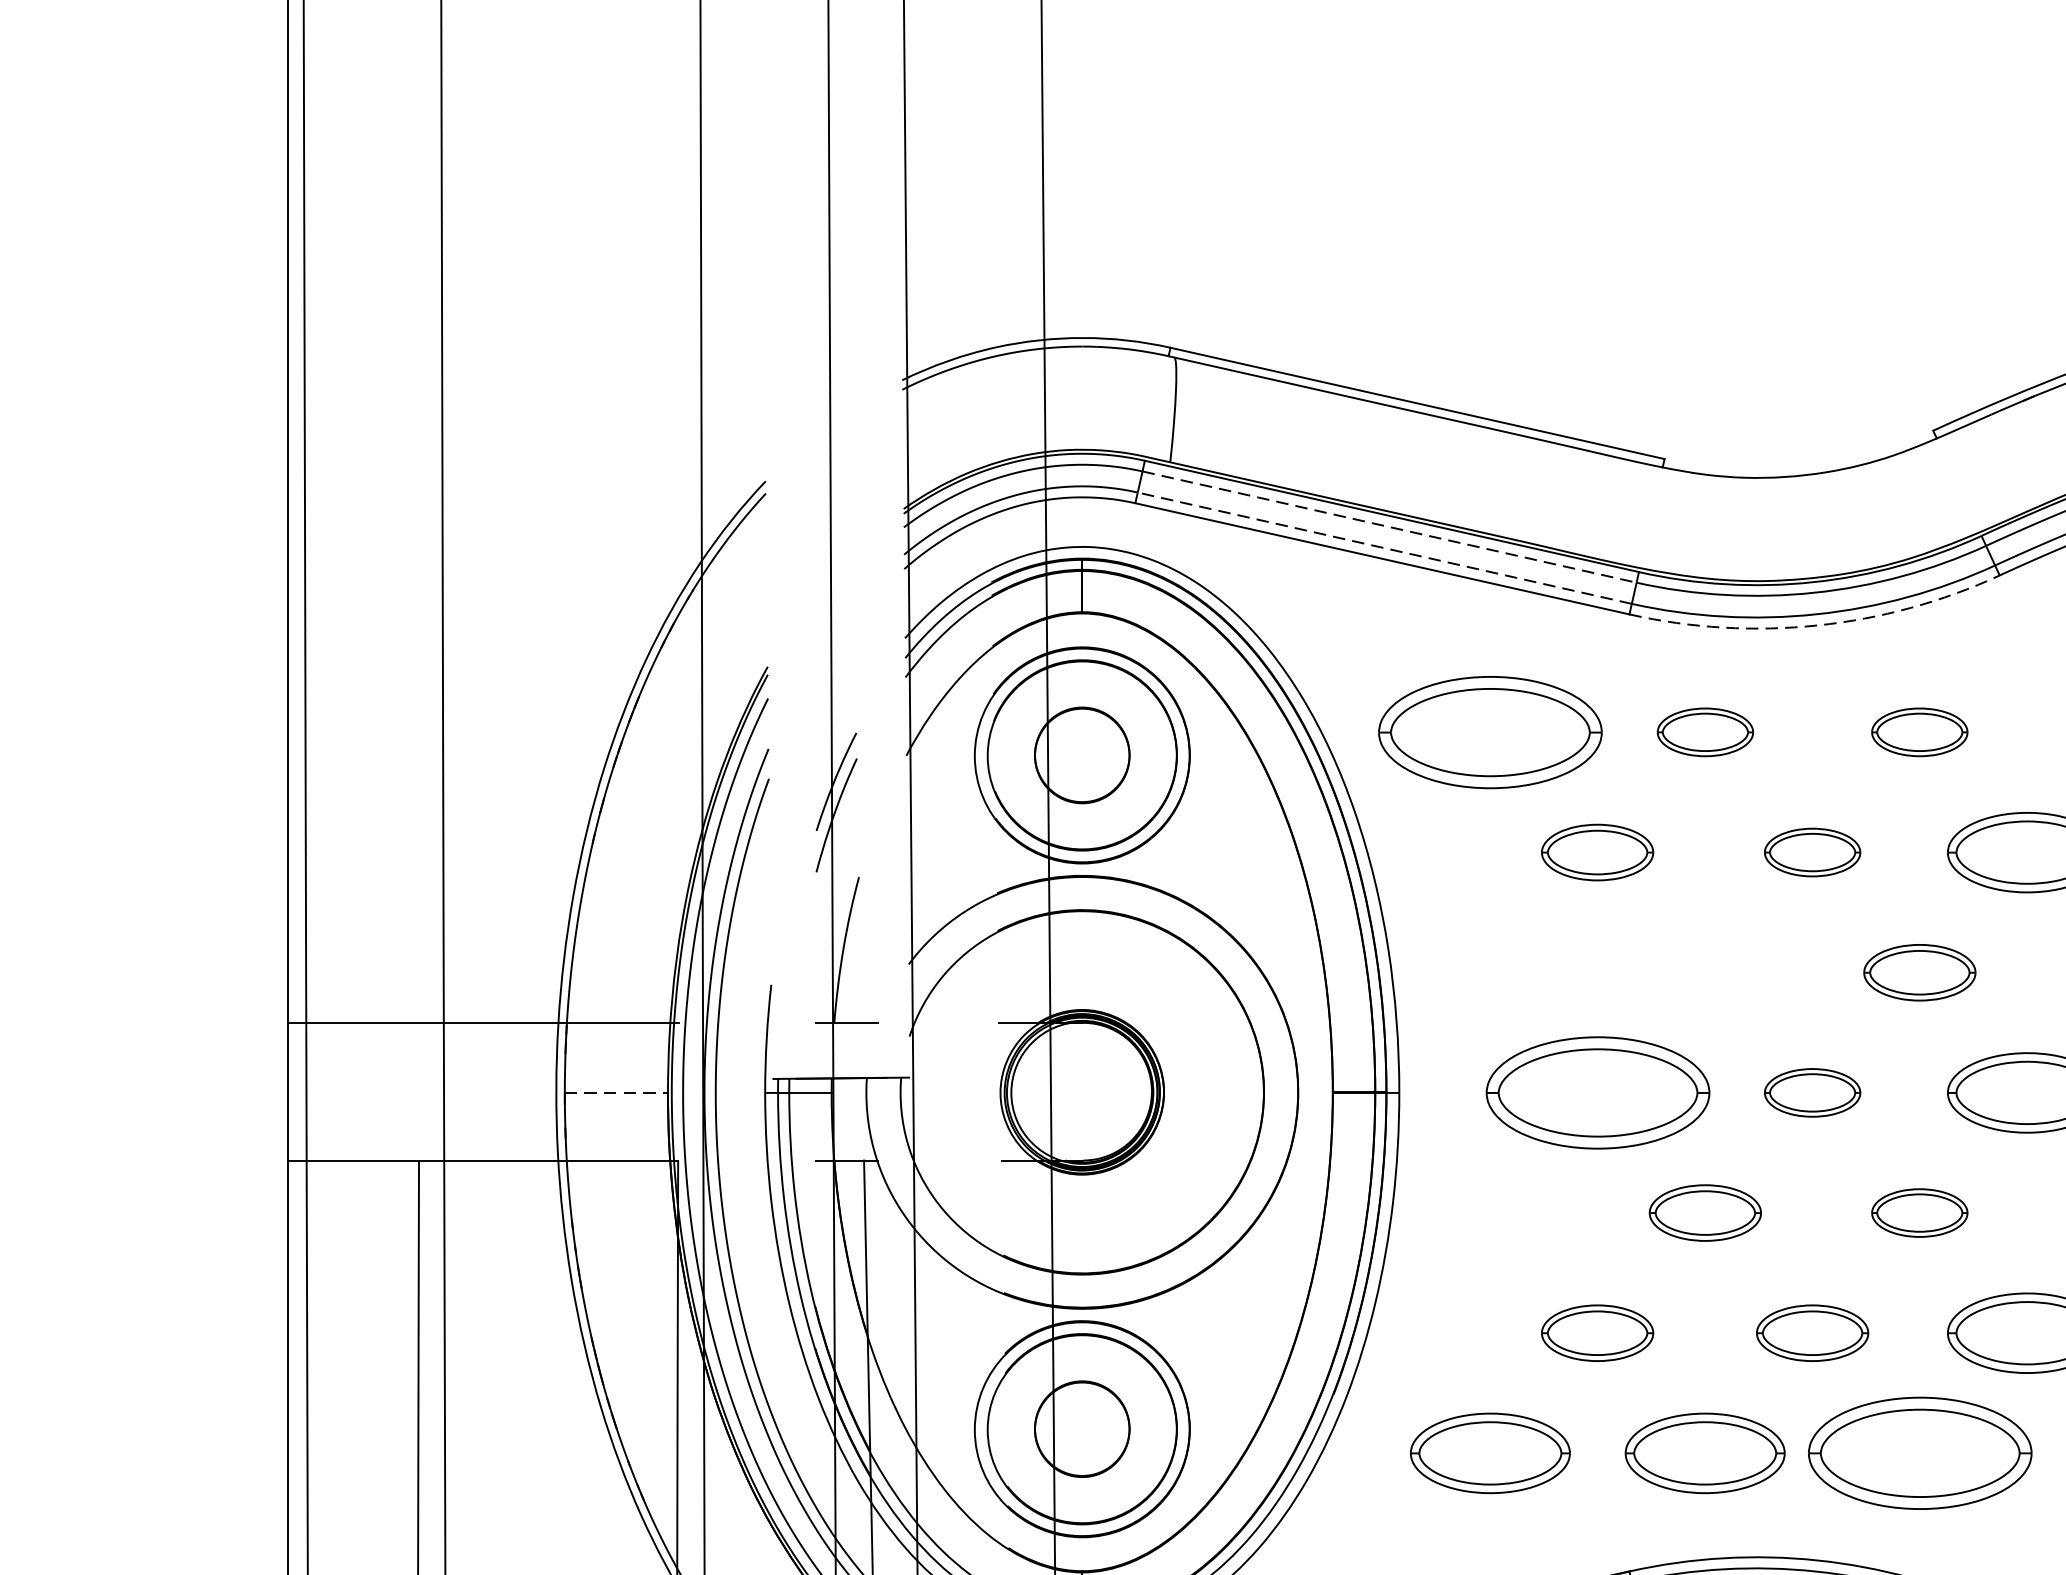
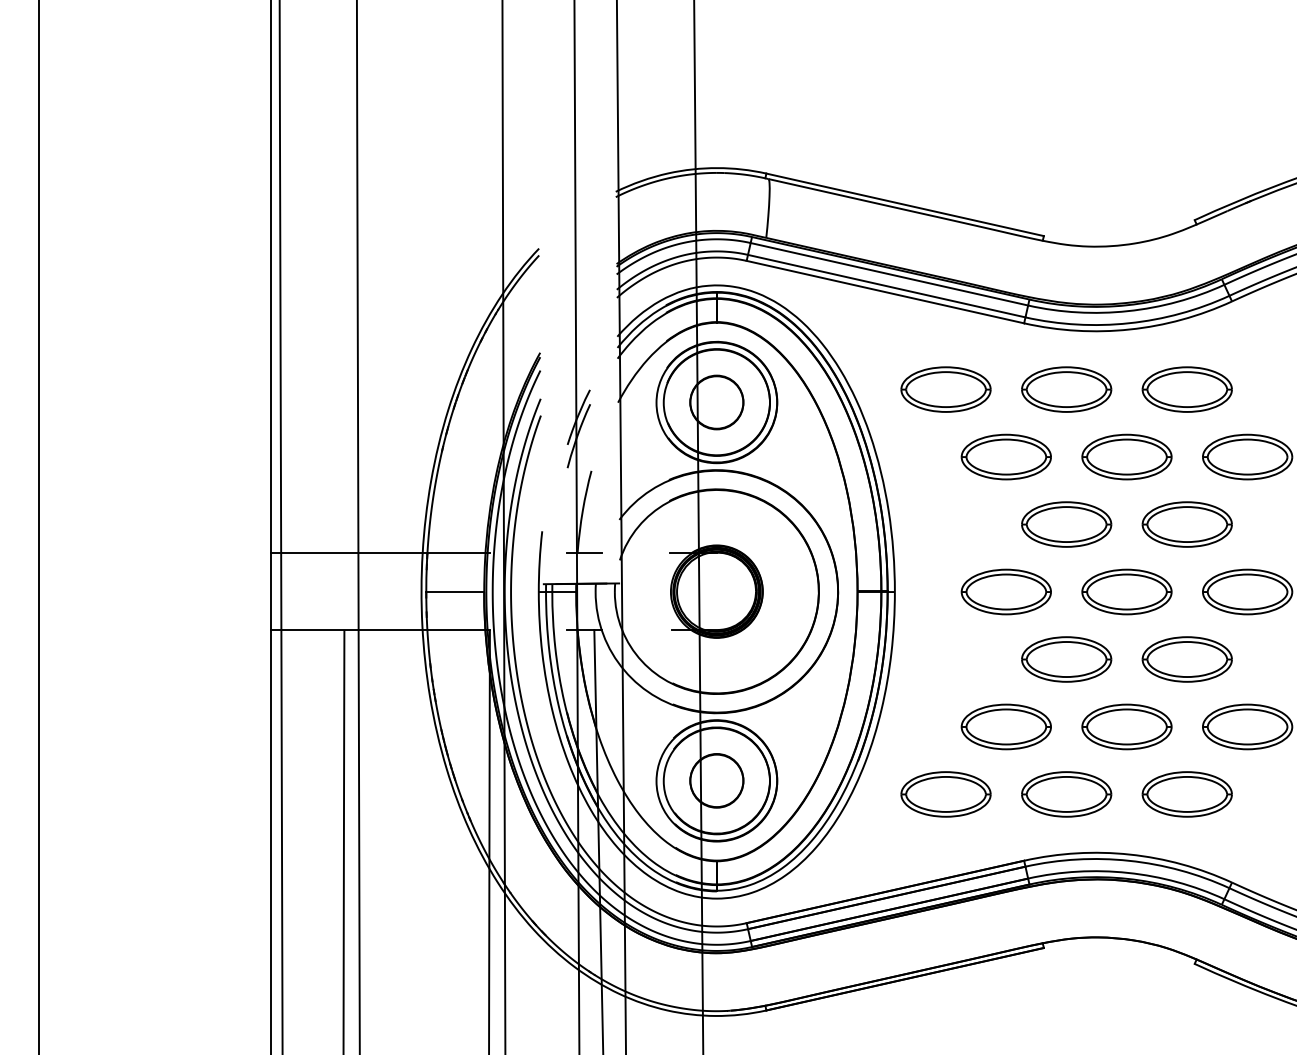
line: (1389, 527) -> (889, 274), dashed -> solid
line: (1384, 548) -> (886, 286), dashed -> solid
arc: (1817, 625) -> (1129, 329), dashed -> solid
part: (1489, 732) -> (945, 389), size x0.71
part: (1704, 732) -> (1066, 389), size x1.67
part: (1918, 732) -> (1186, 389), size x1.67
part: (1596, 851) -> (1005, 456), size x1.43
part: (1811, 851) -> (1126, 456), size x1.67
part: (1704, 972) -> (1066, 524), added
part: (1918, 972) -> (1186, 524), size x1.43
part: (1596, 1091) -> (1005, 591), size x0.71
part: (1811, 1091) -> (1126, 591), size x1.67
line: (616, 1093) -> (455, 592), dashed -> solid
part: (1704, 1213) -> (1066, 659), size x1.43
part: (1918, 1213) -> (1186, 659), size x1.67
part: (1596, 1332) -> (1005, 726), size x1.43
part: (1811, 1332) -> (1126, 726), size x1.43
part: (1918, 1453) -> (1186, 794), size x0.71

